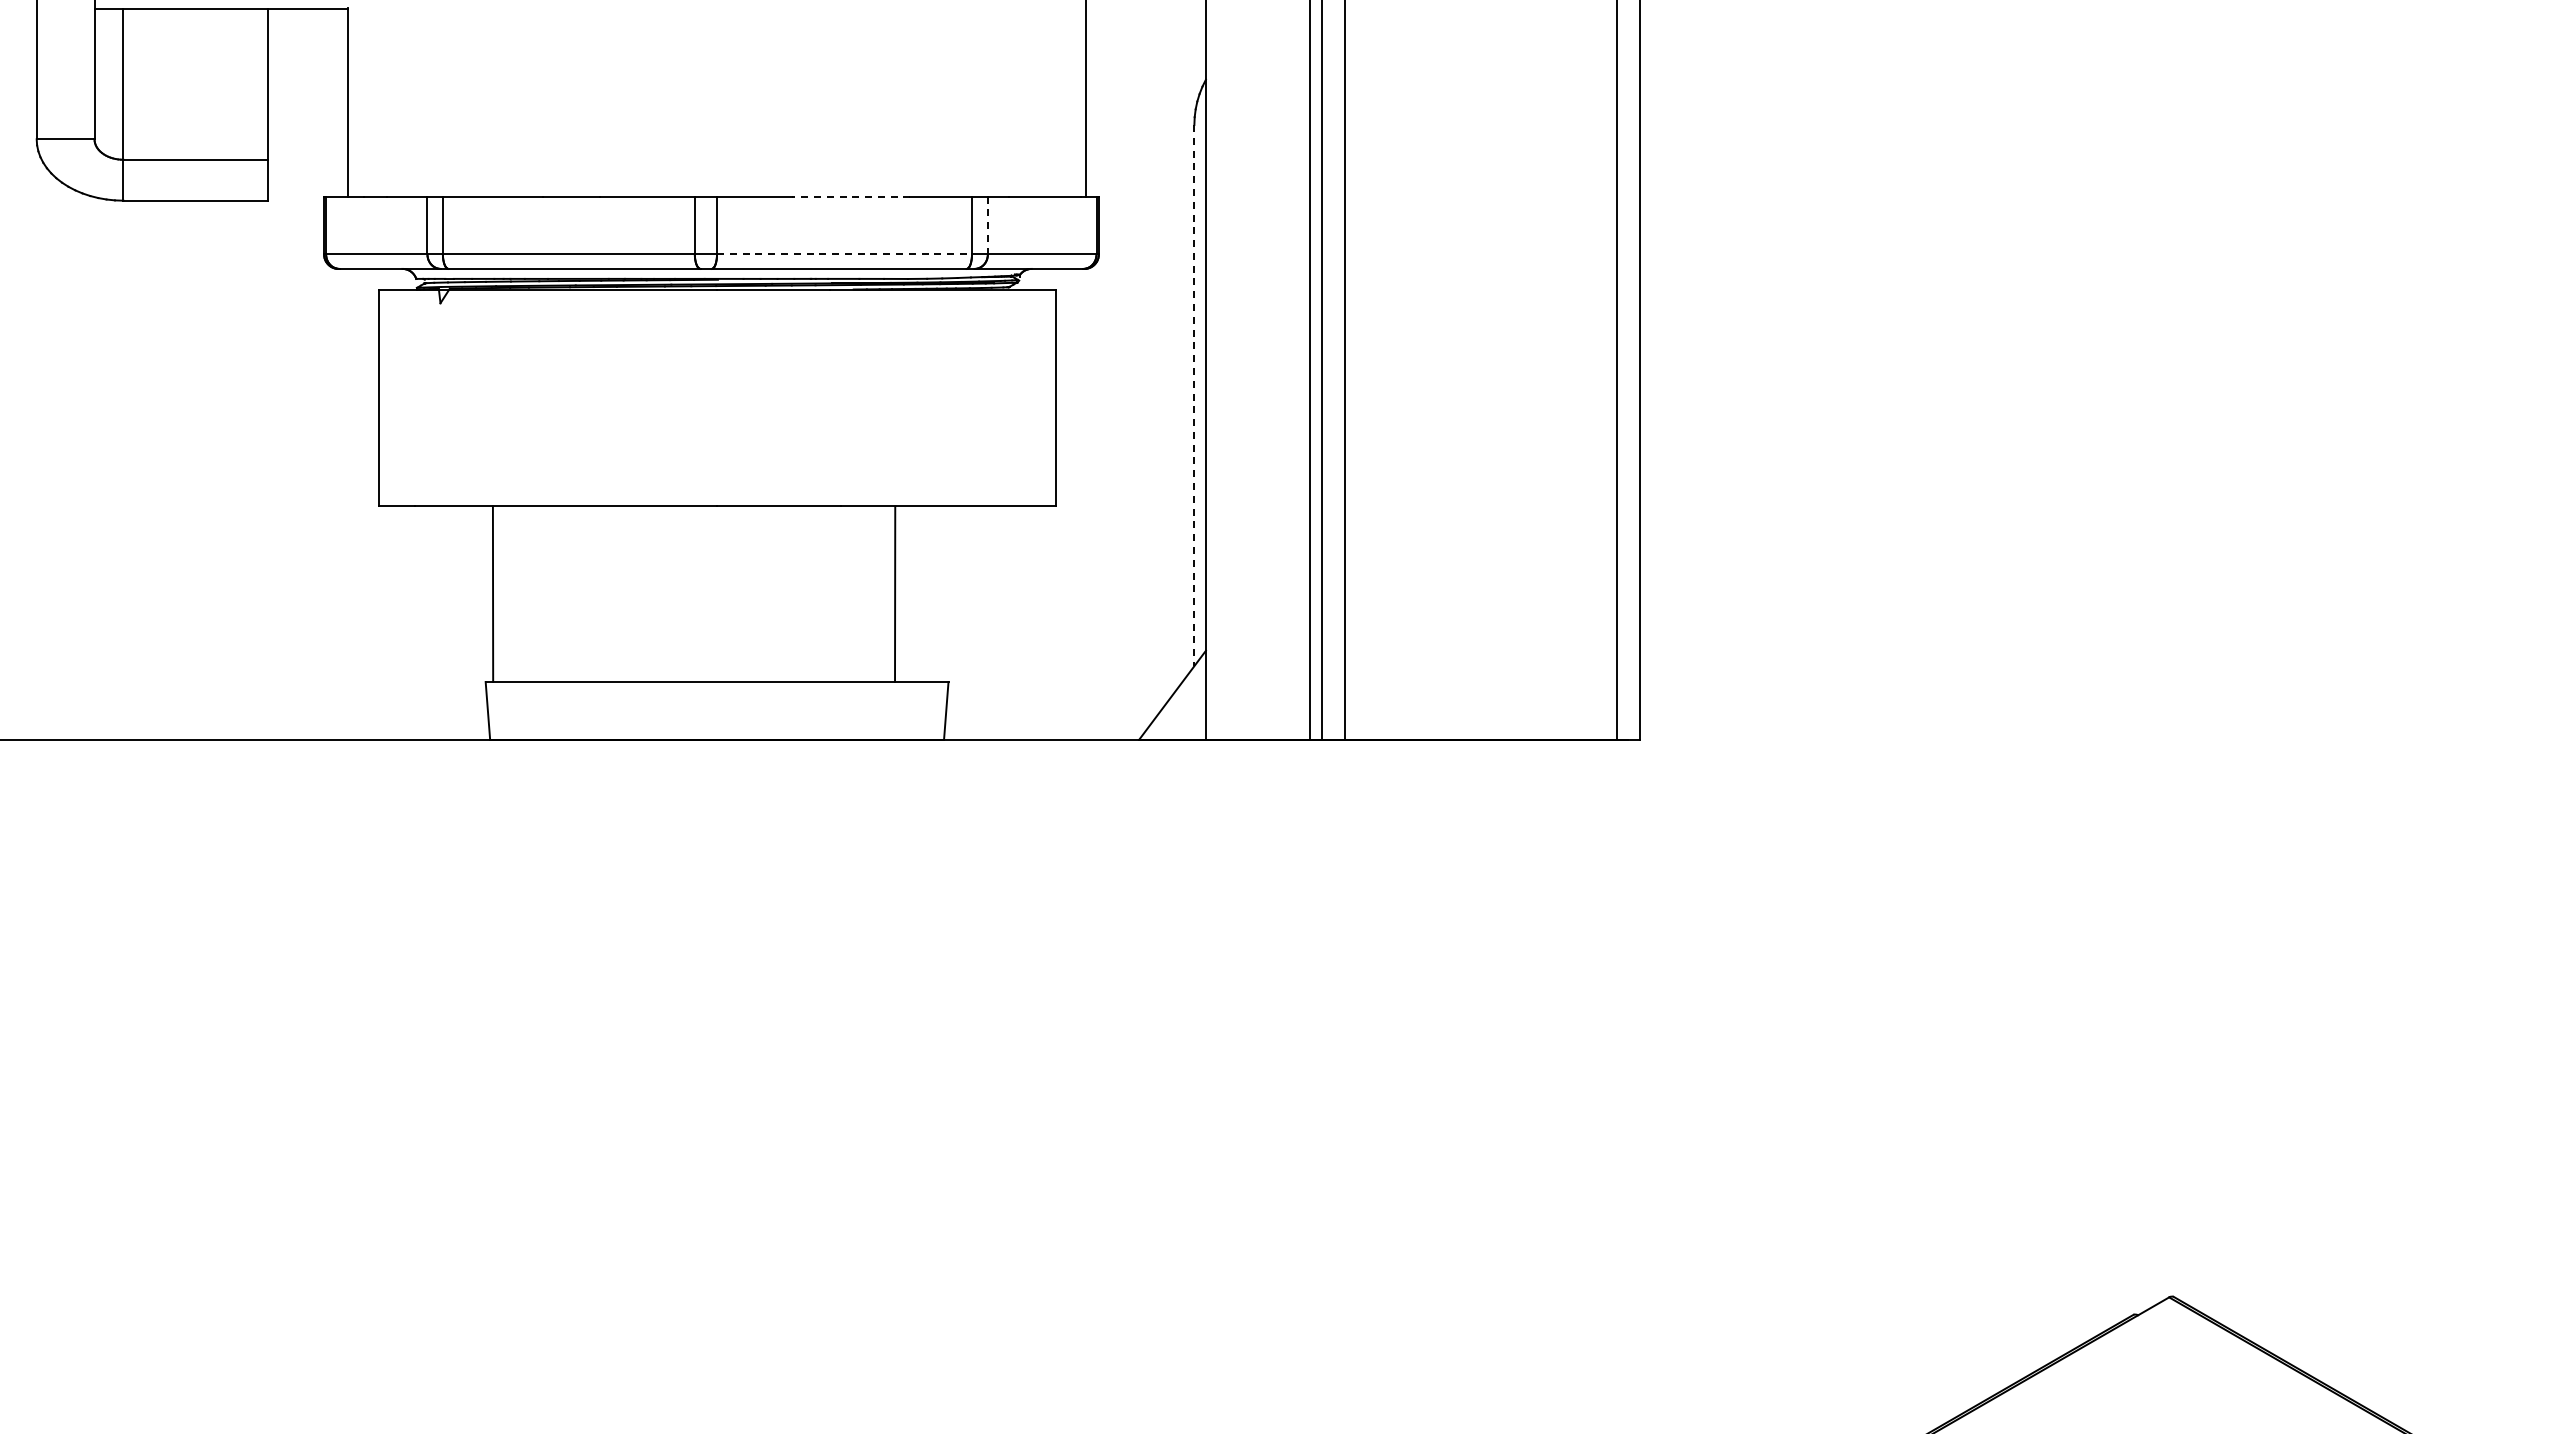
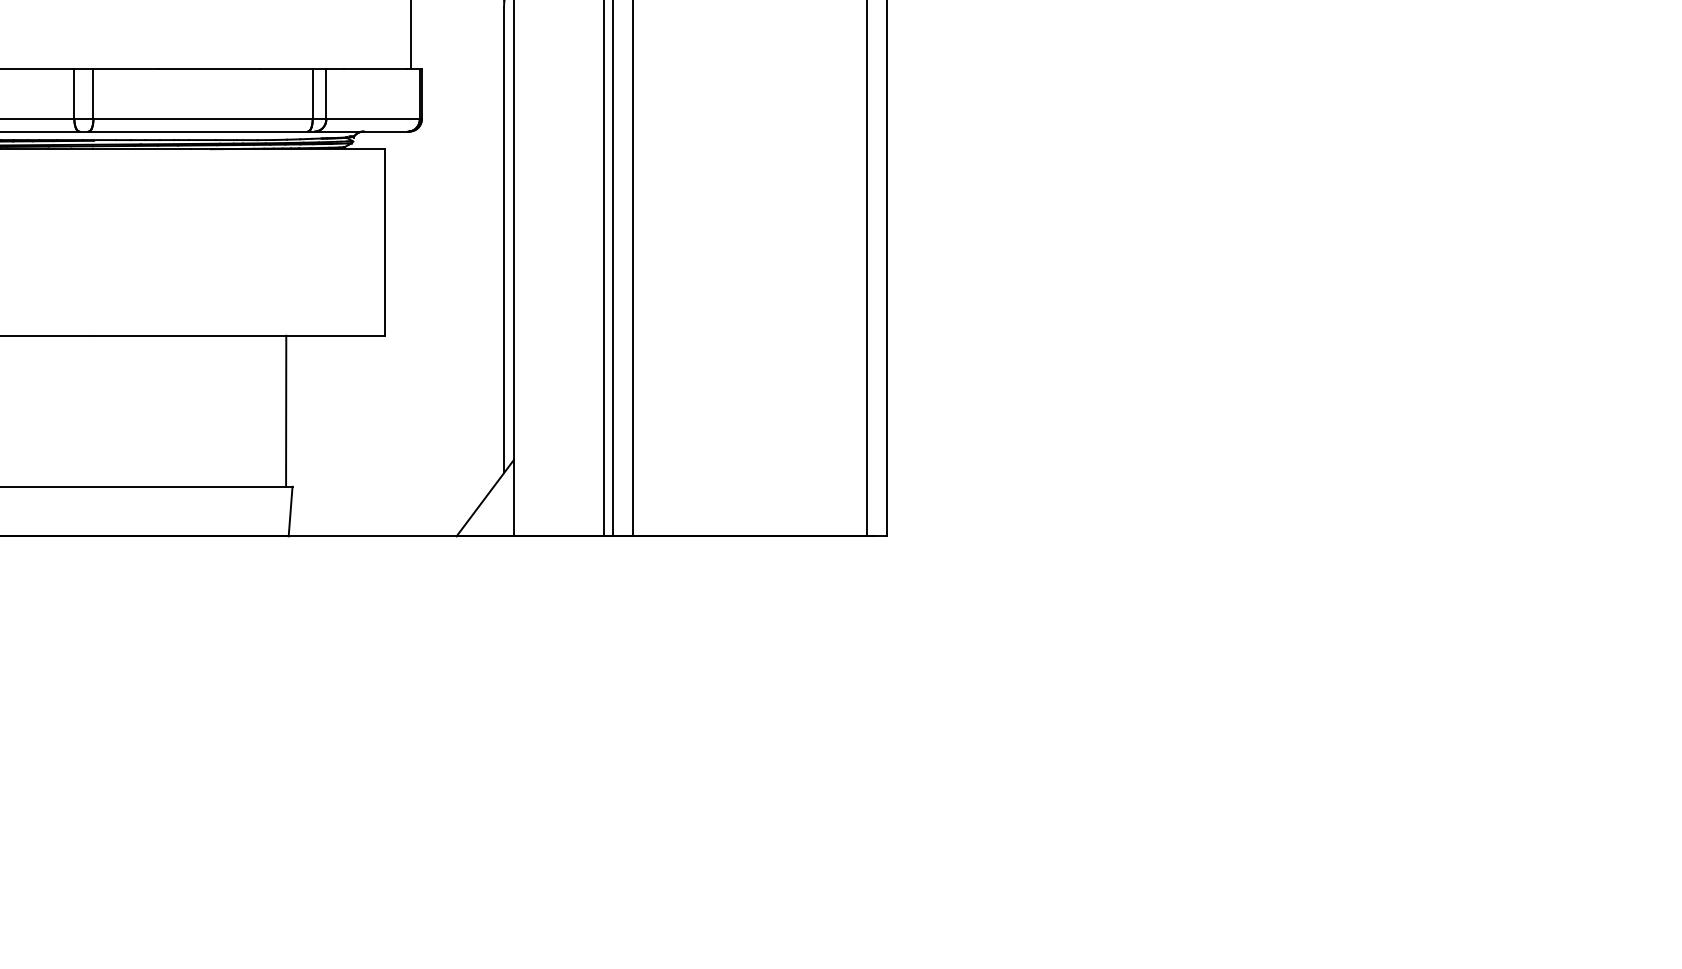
line: (850, 196) -> (208, 69), dashed -> solid
line: (987, 225) -> (326, 94), dashed -> solid
line: (845, 254) -> (203, 119), dashed -> solid
line: (1194, 395) -> (504, 240), dashed -> solid
line: (895, 594) -> (286, 411), moved

